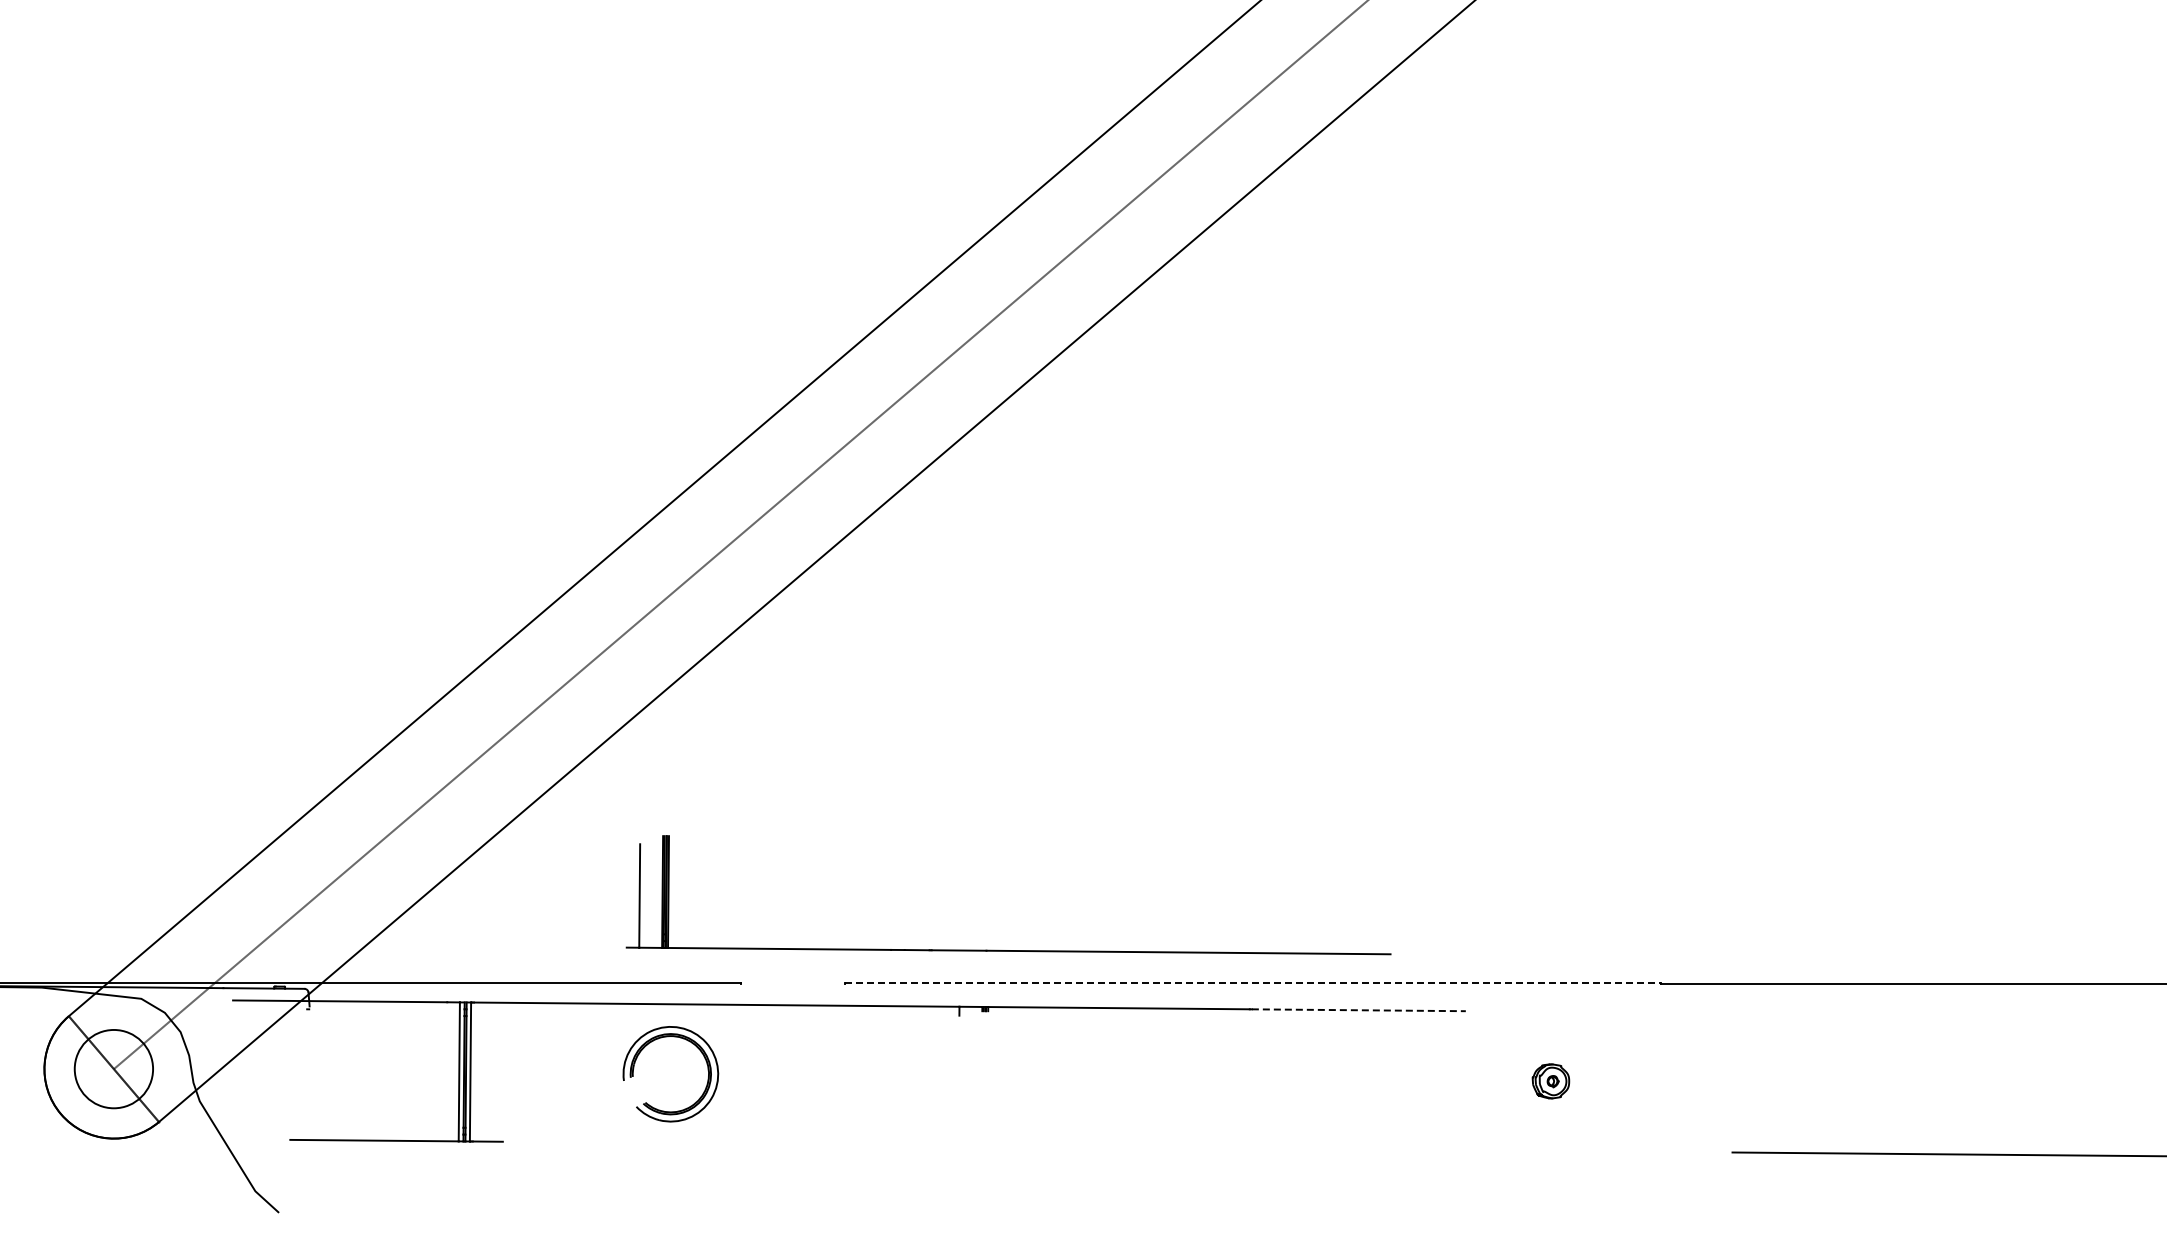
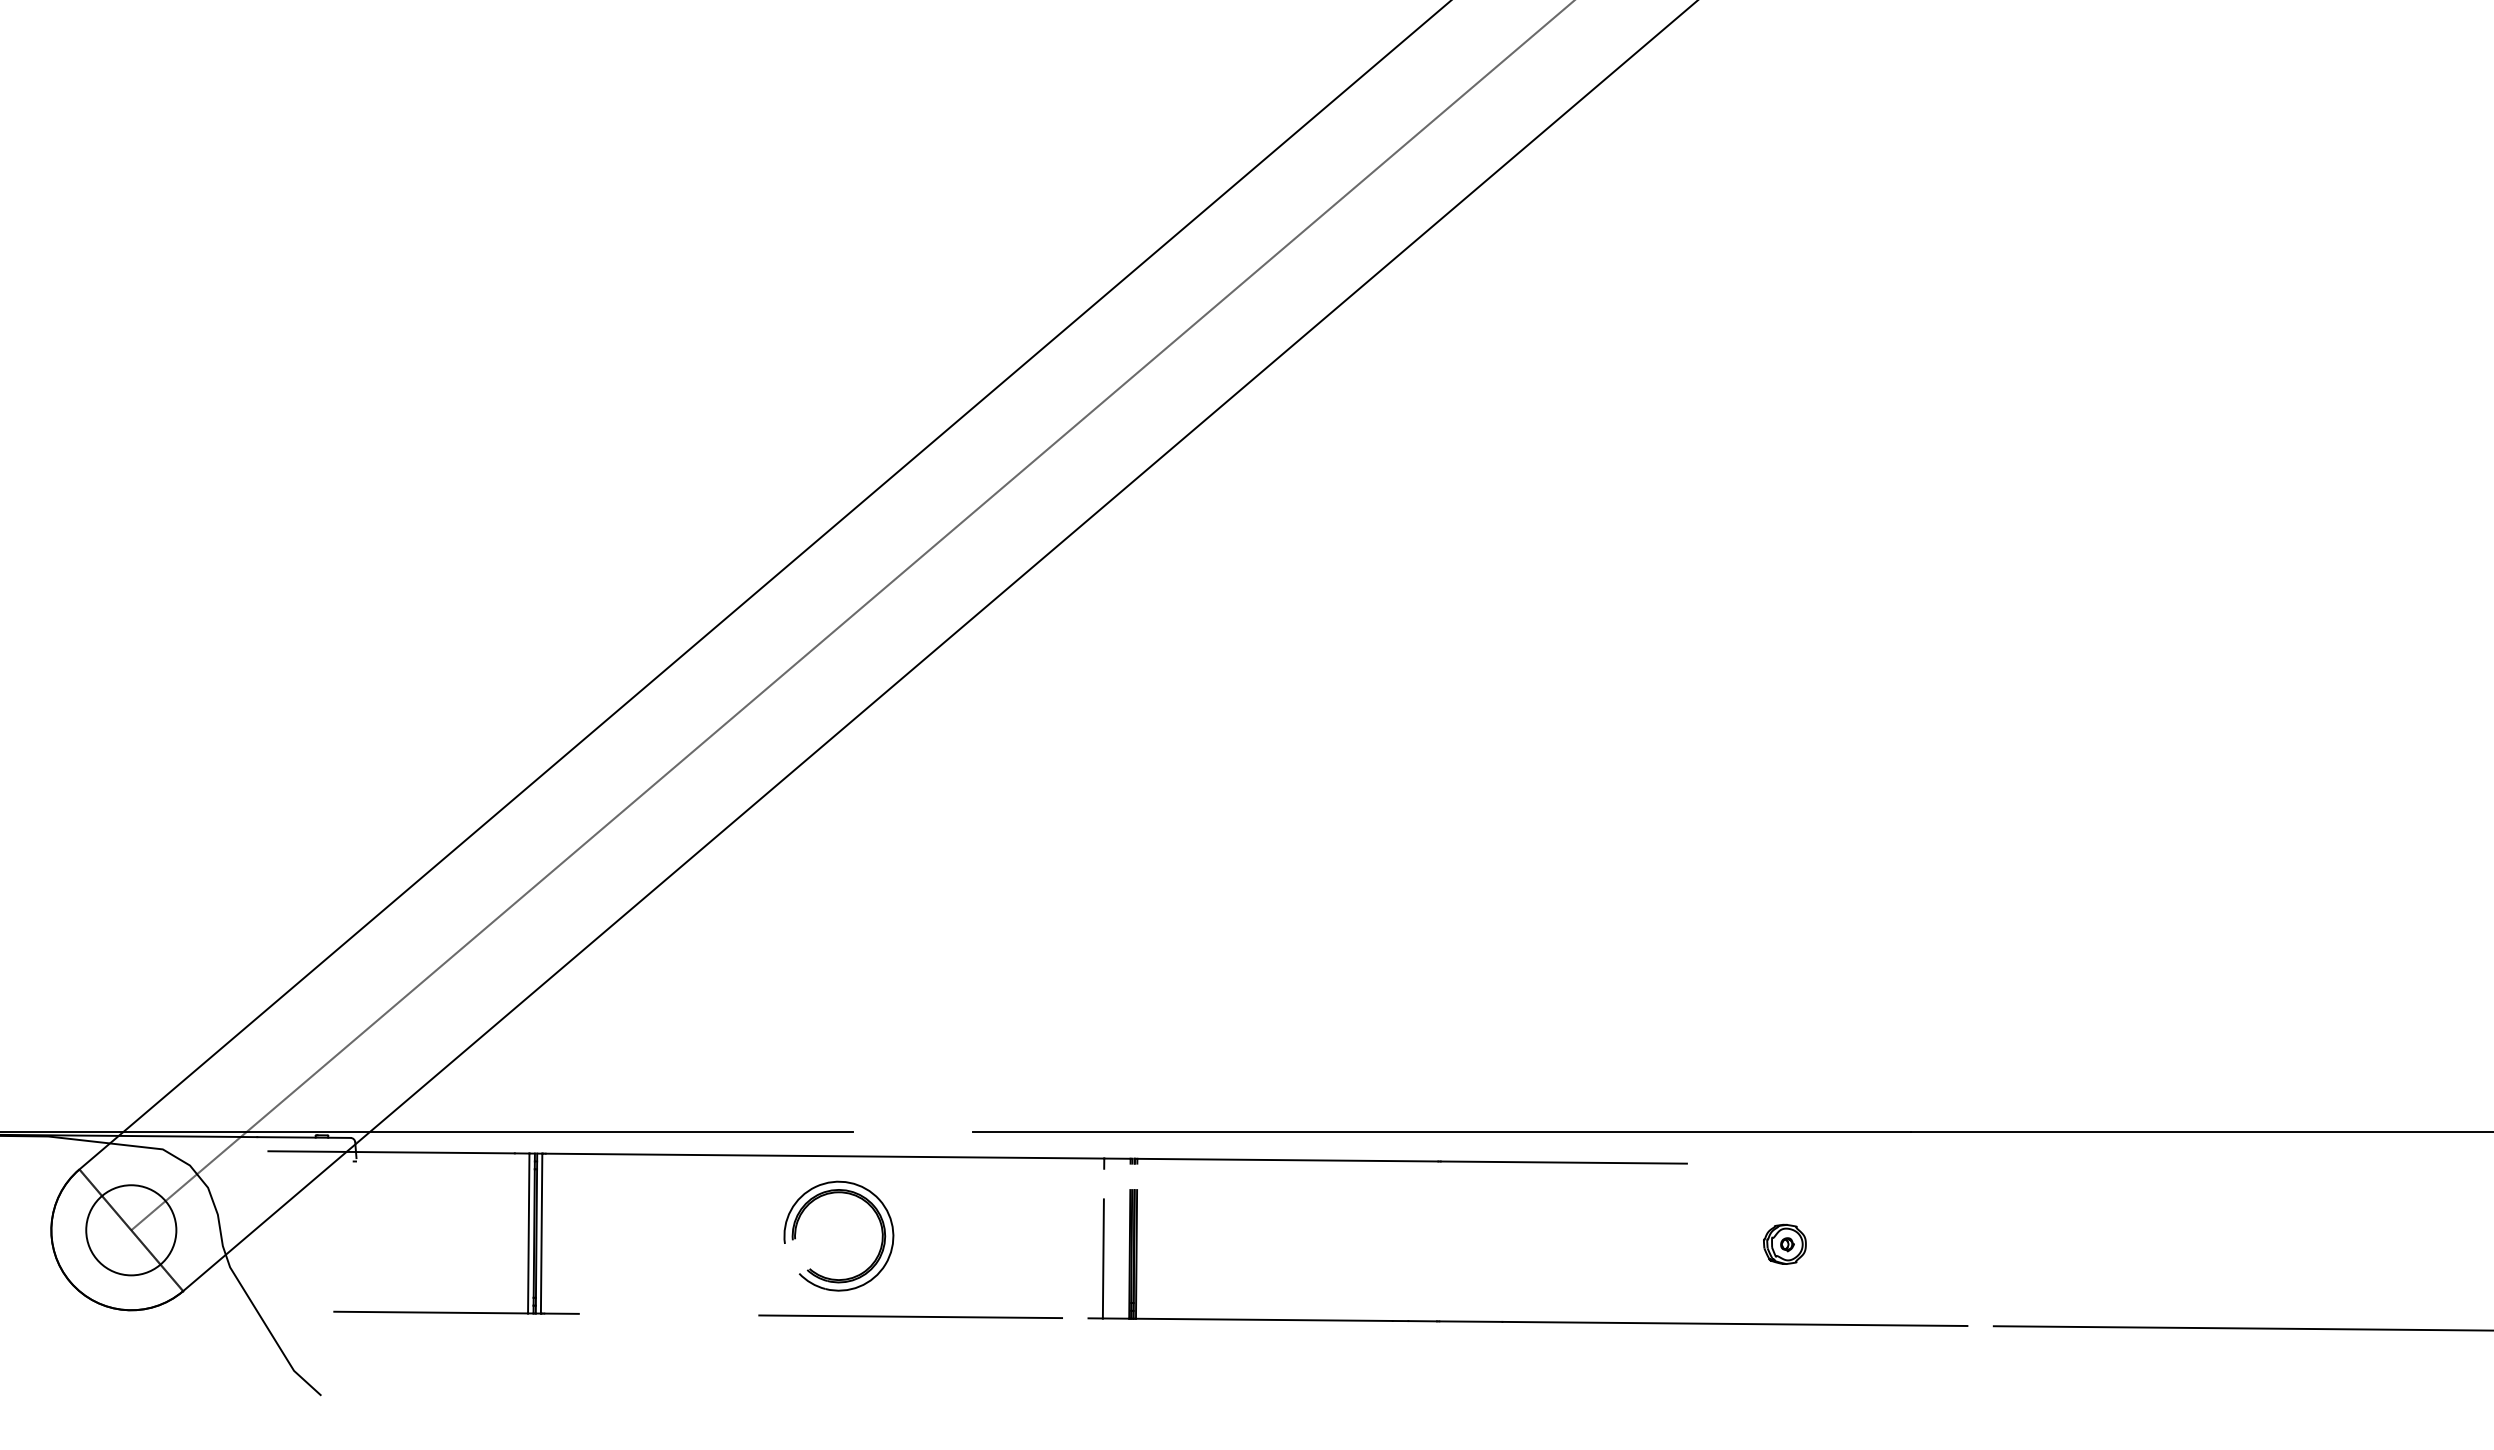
part: (1008, 950) -> (1527, 1321), moved
line: (1252, 983) -> (1441, 1131), dashed -> solid
line: (1358, 1010) -> (1563, 1162), dashed -> solid
part: (651, 1105) -> (816, 1272), moved
line: (790, 1144) -> (909, 1317), added

